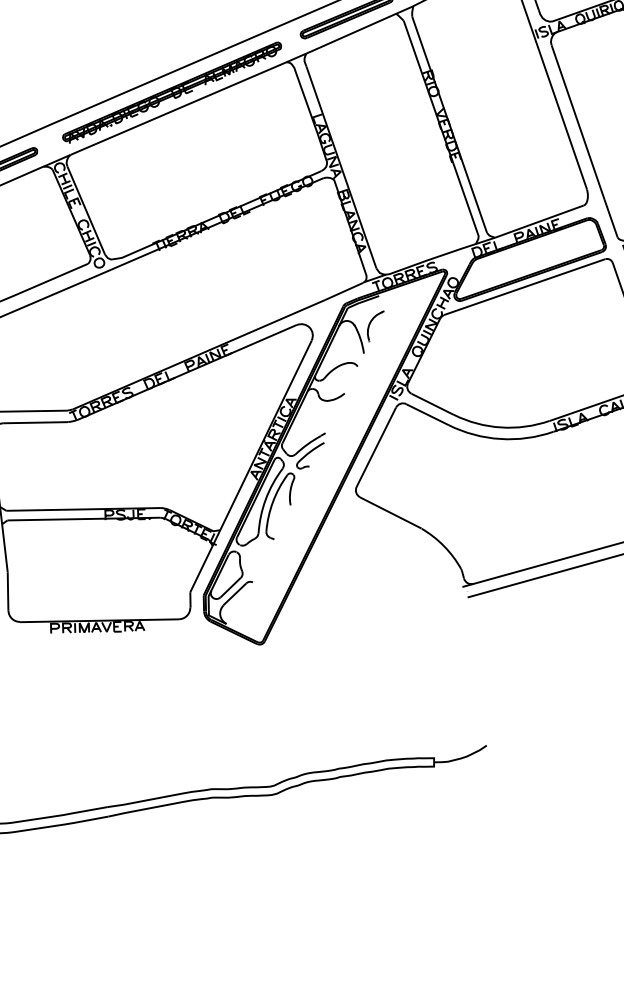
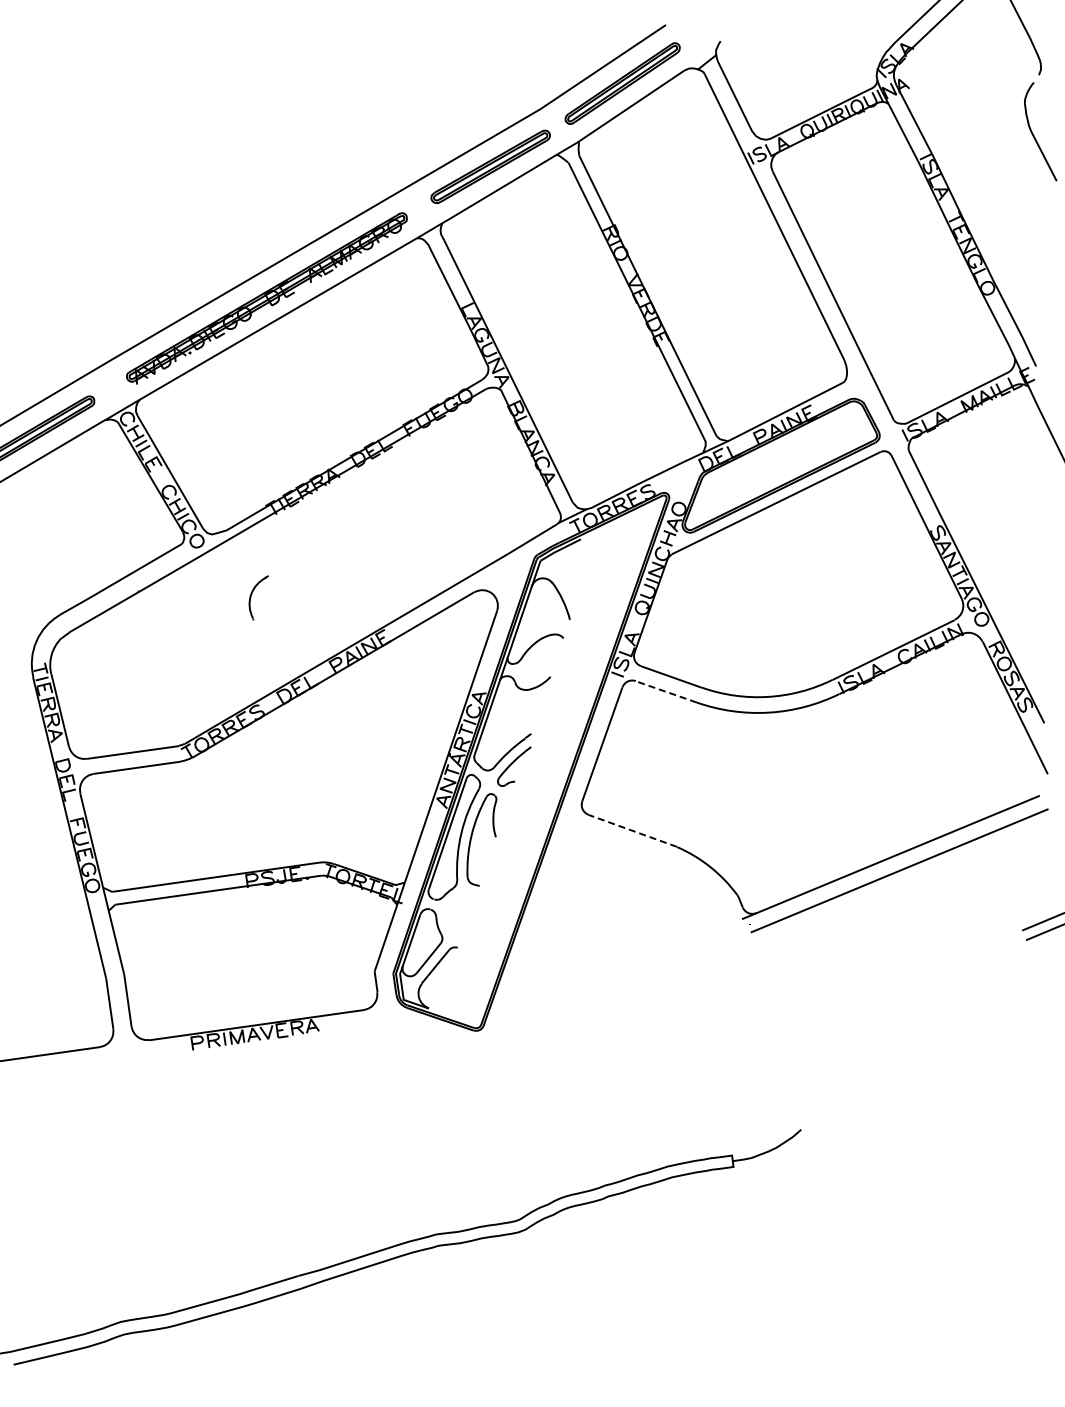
part: (371, 323) -> (252, 594), moved
line: (427, 414) -> (665, 691), solid -> dashed
line: (390, 512) -> (632, 830), solid -> dashed

